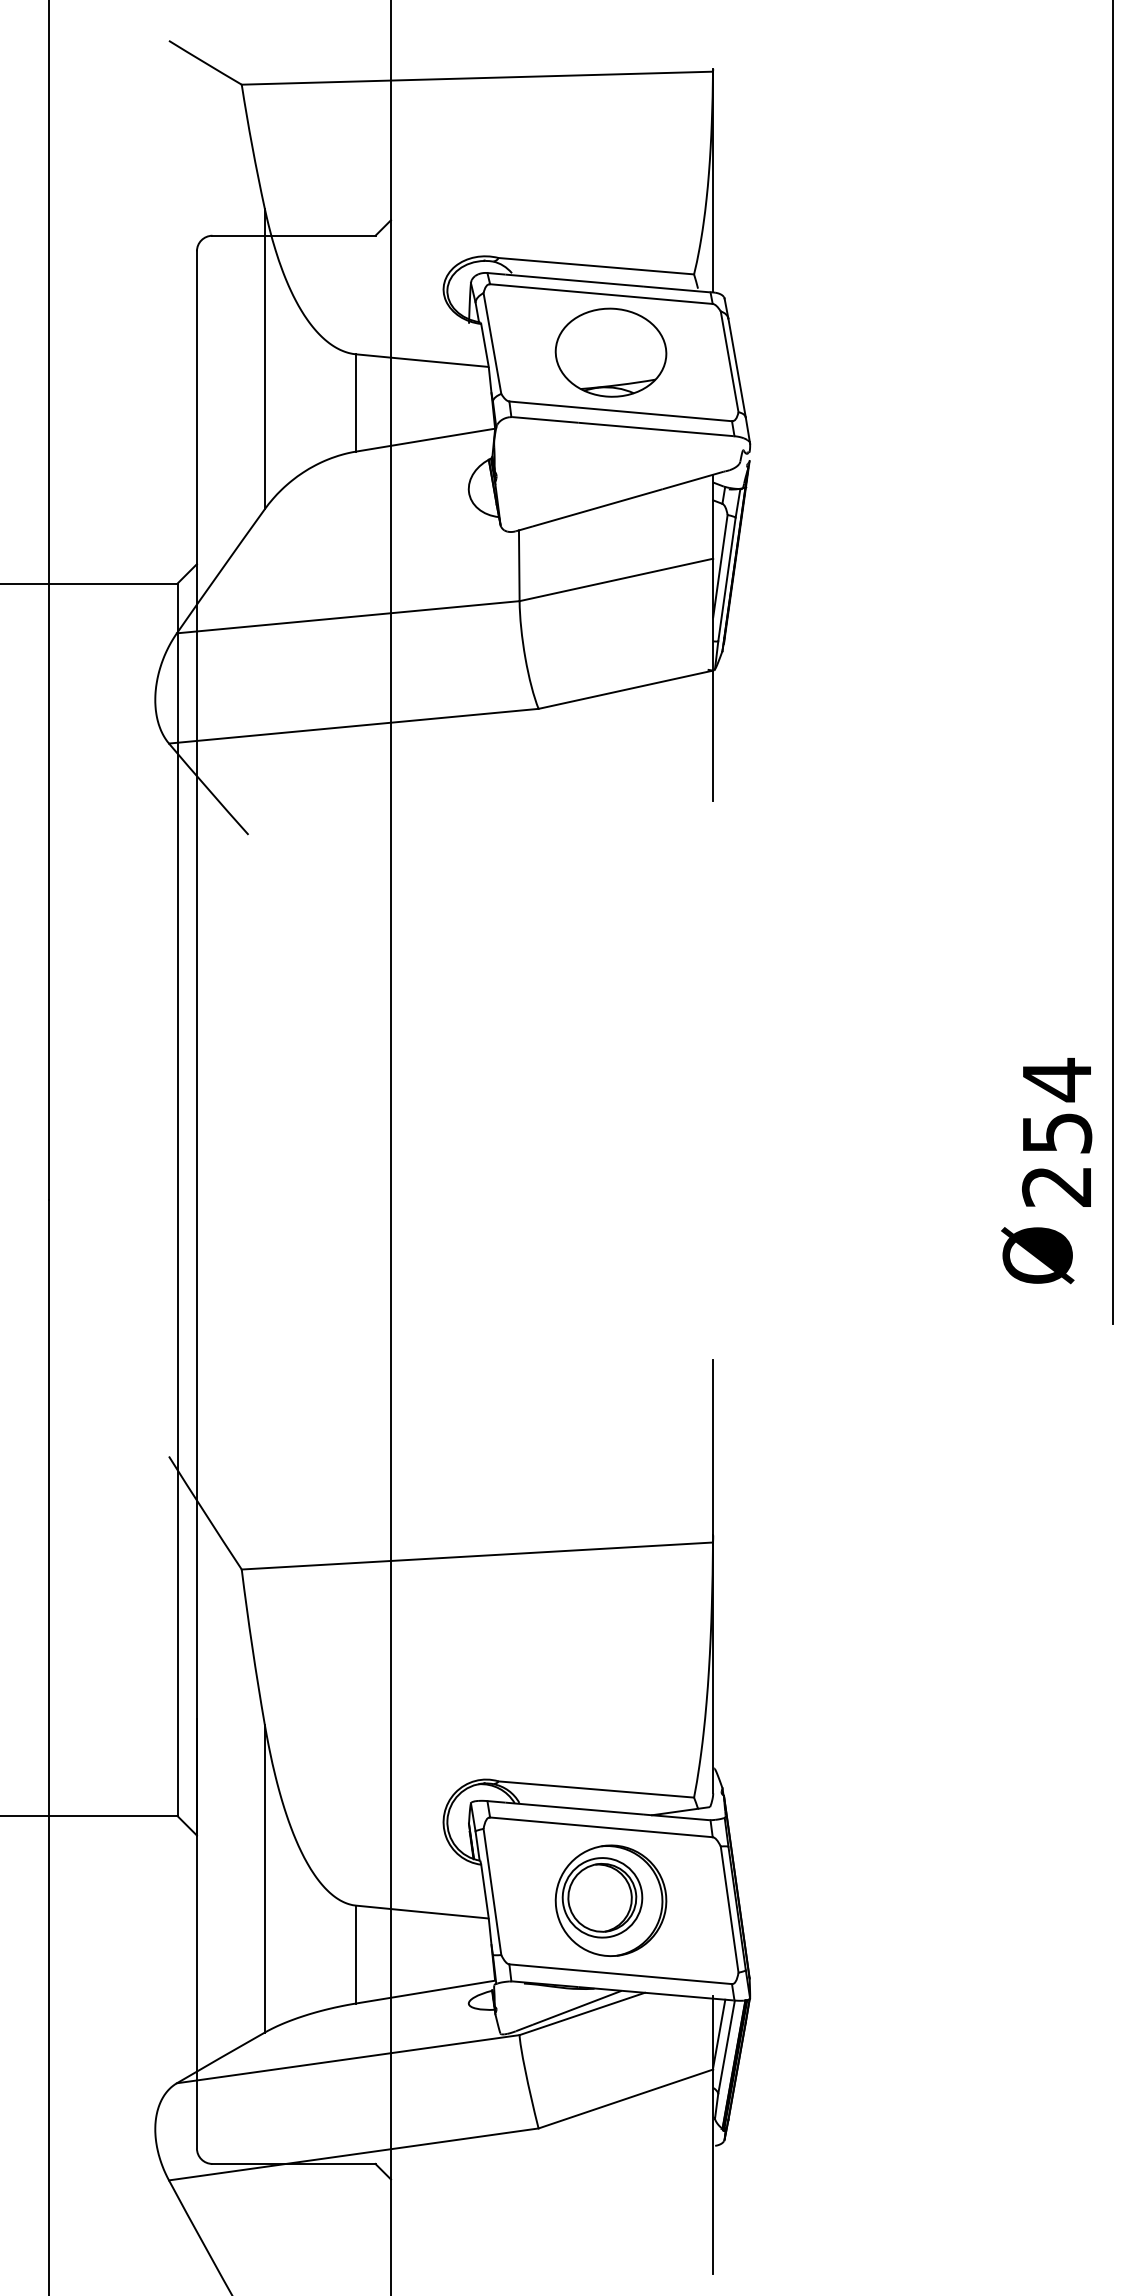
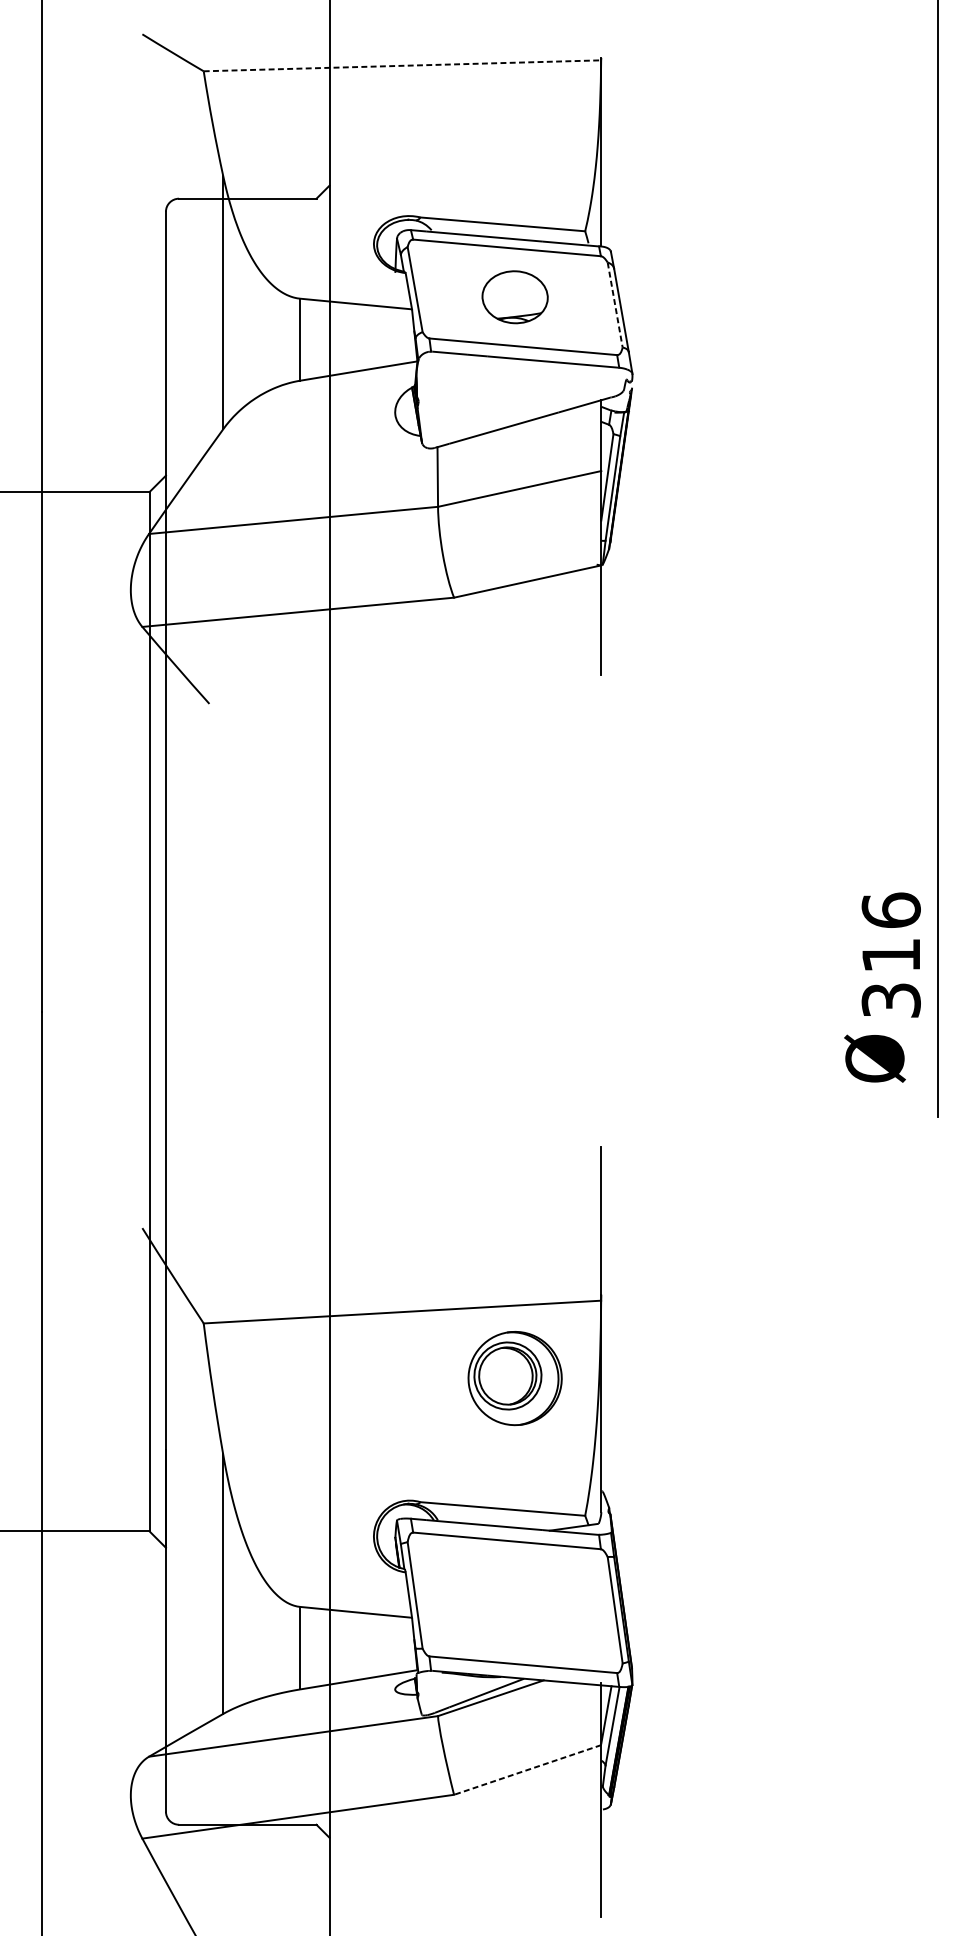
line: (477, 78) -> (402, 66), solid -> dashed
part: (610, 352) -> (514, 297), size x0.7
line: (729, 362) -> (615, 305), solid -> dashed
text: (1057, 1131) -> (891, 954), 254 -> 316
part: (610, 1900) -> (514, 1378), moved
line: (625, 2099) -> (527, 1770), solid -> dashed

